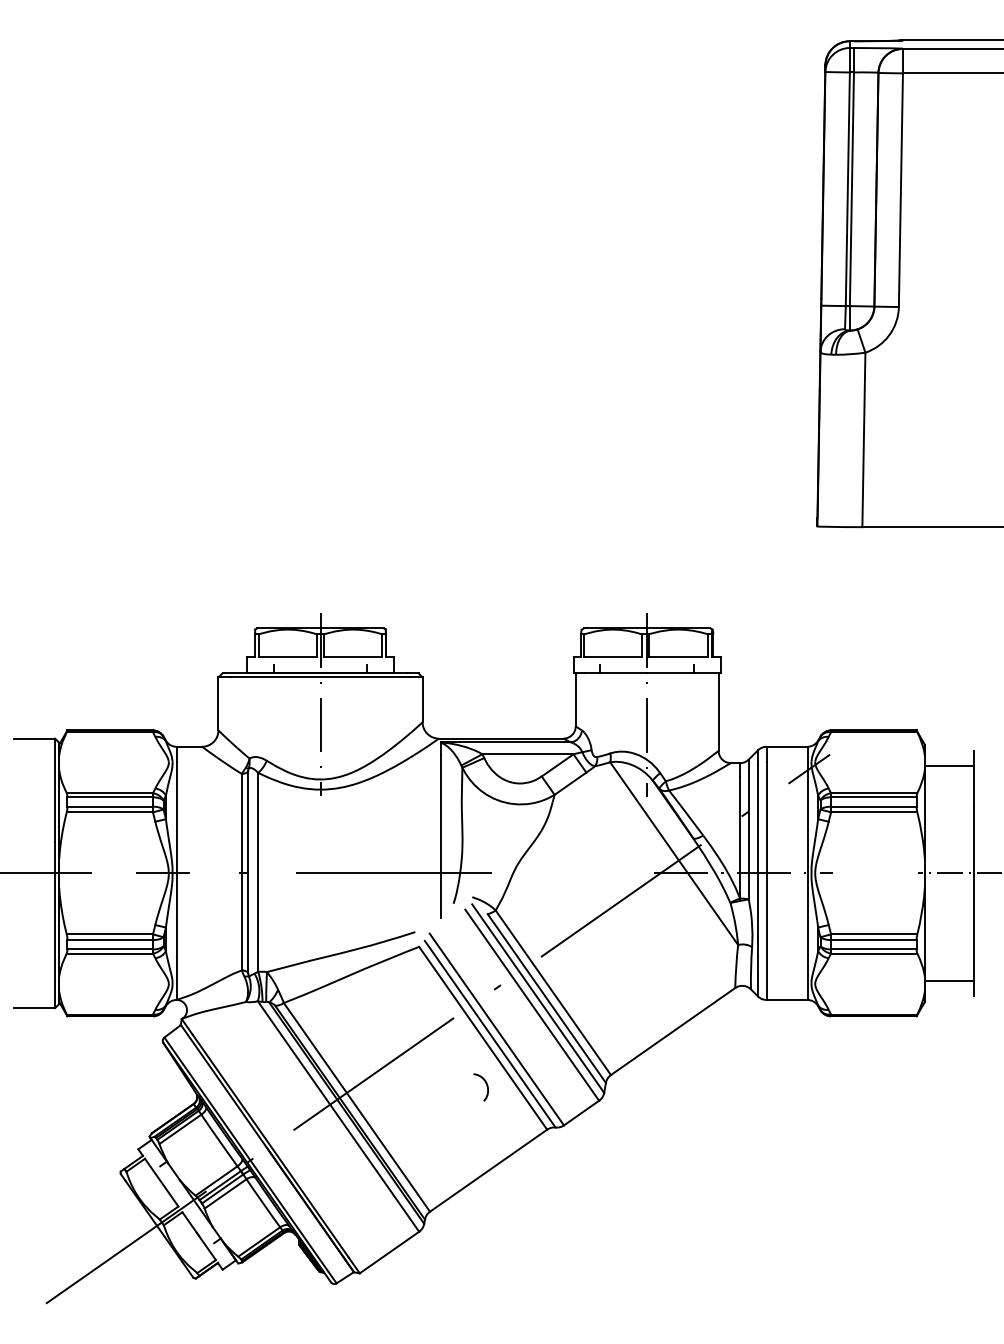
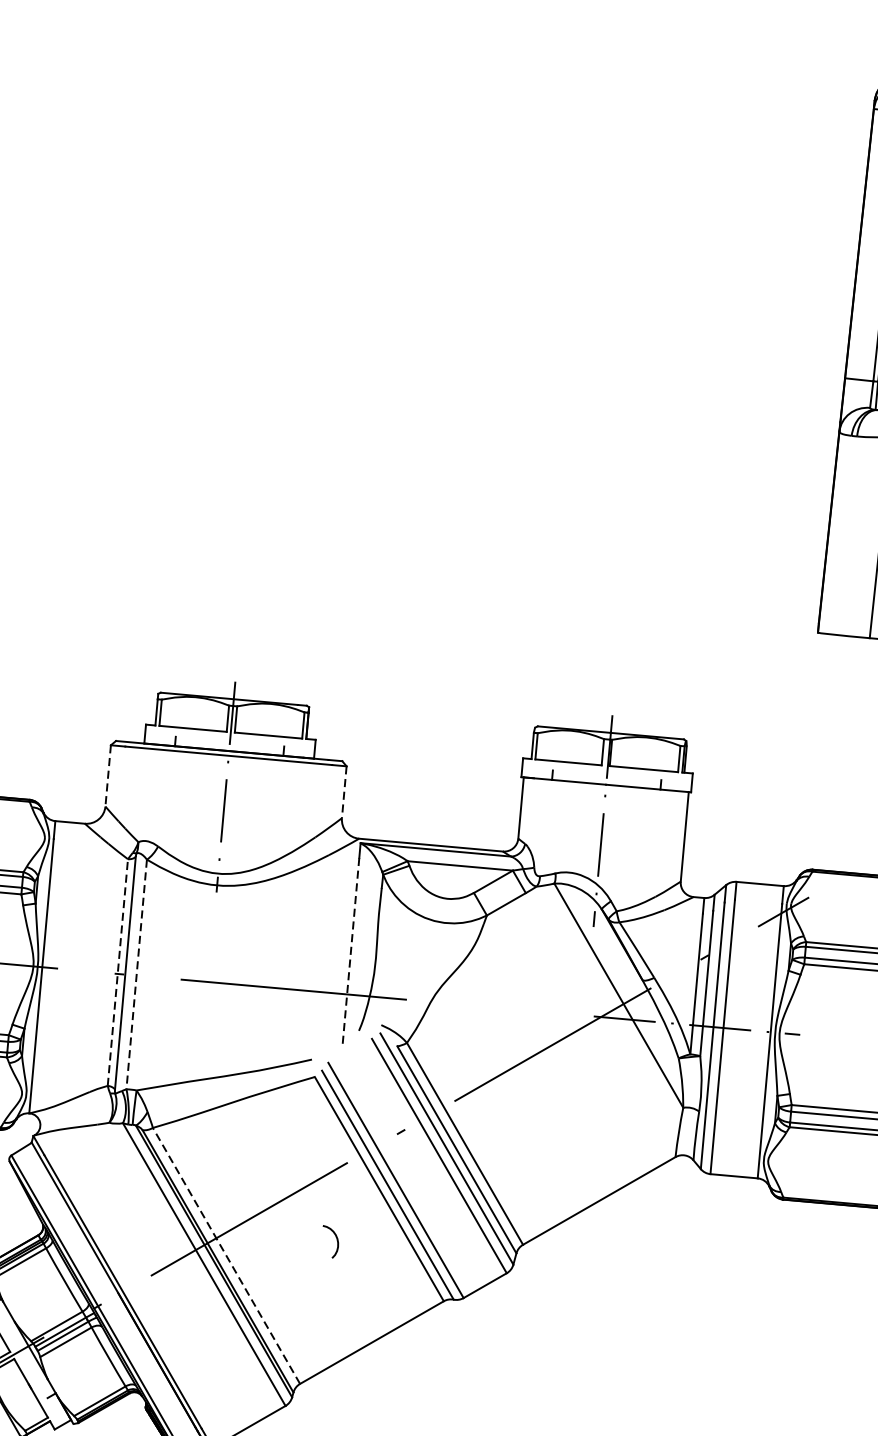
line: (422, 700) -> (344, 792), solid -> dashed
line: (218, 703) -> (108, 775), solid -> dashed
line: (440, 837) -> (350, 952), solid -> dashed
line: (241, 871) -> (117, 971), solid -> dashed
line: (258, 872) -> (137, 974), solid -> dashed
curve: (486, 1086) -> (336, 1241), moved
line: (356, 1106) -> (226, 1254), solid -> dashed

